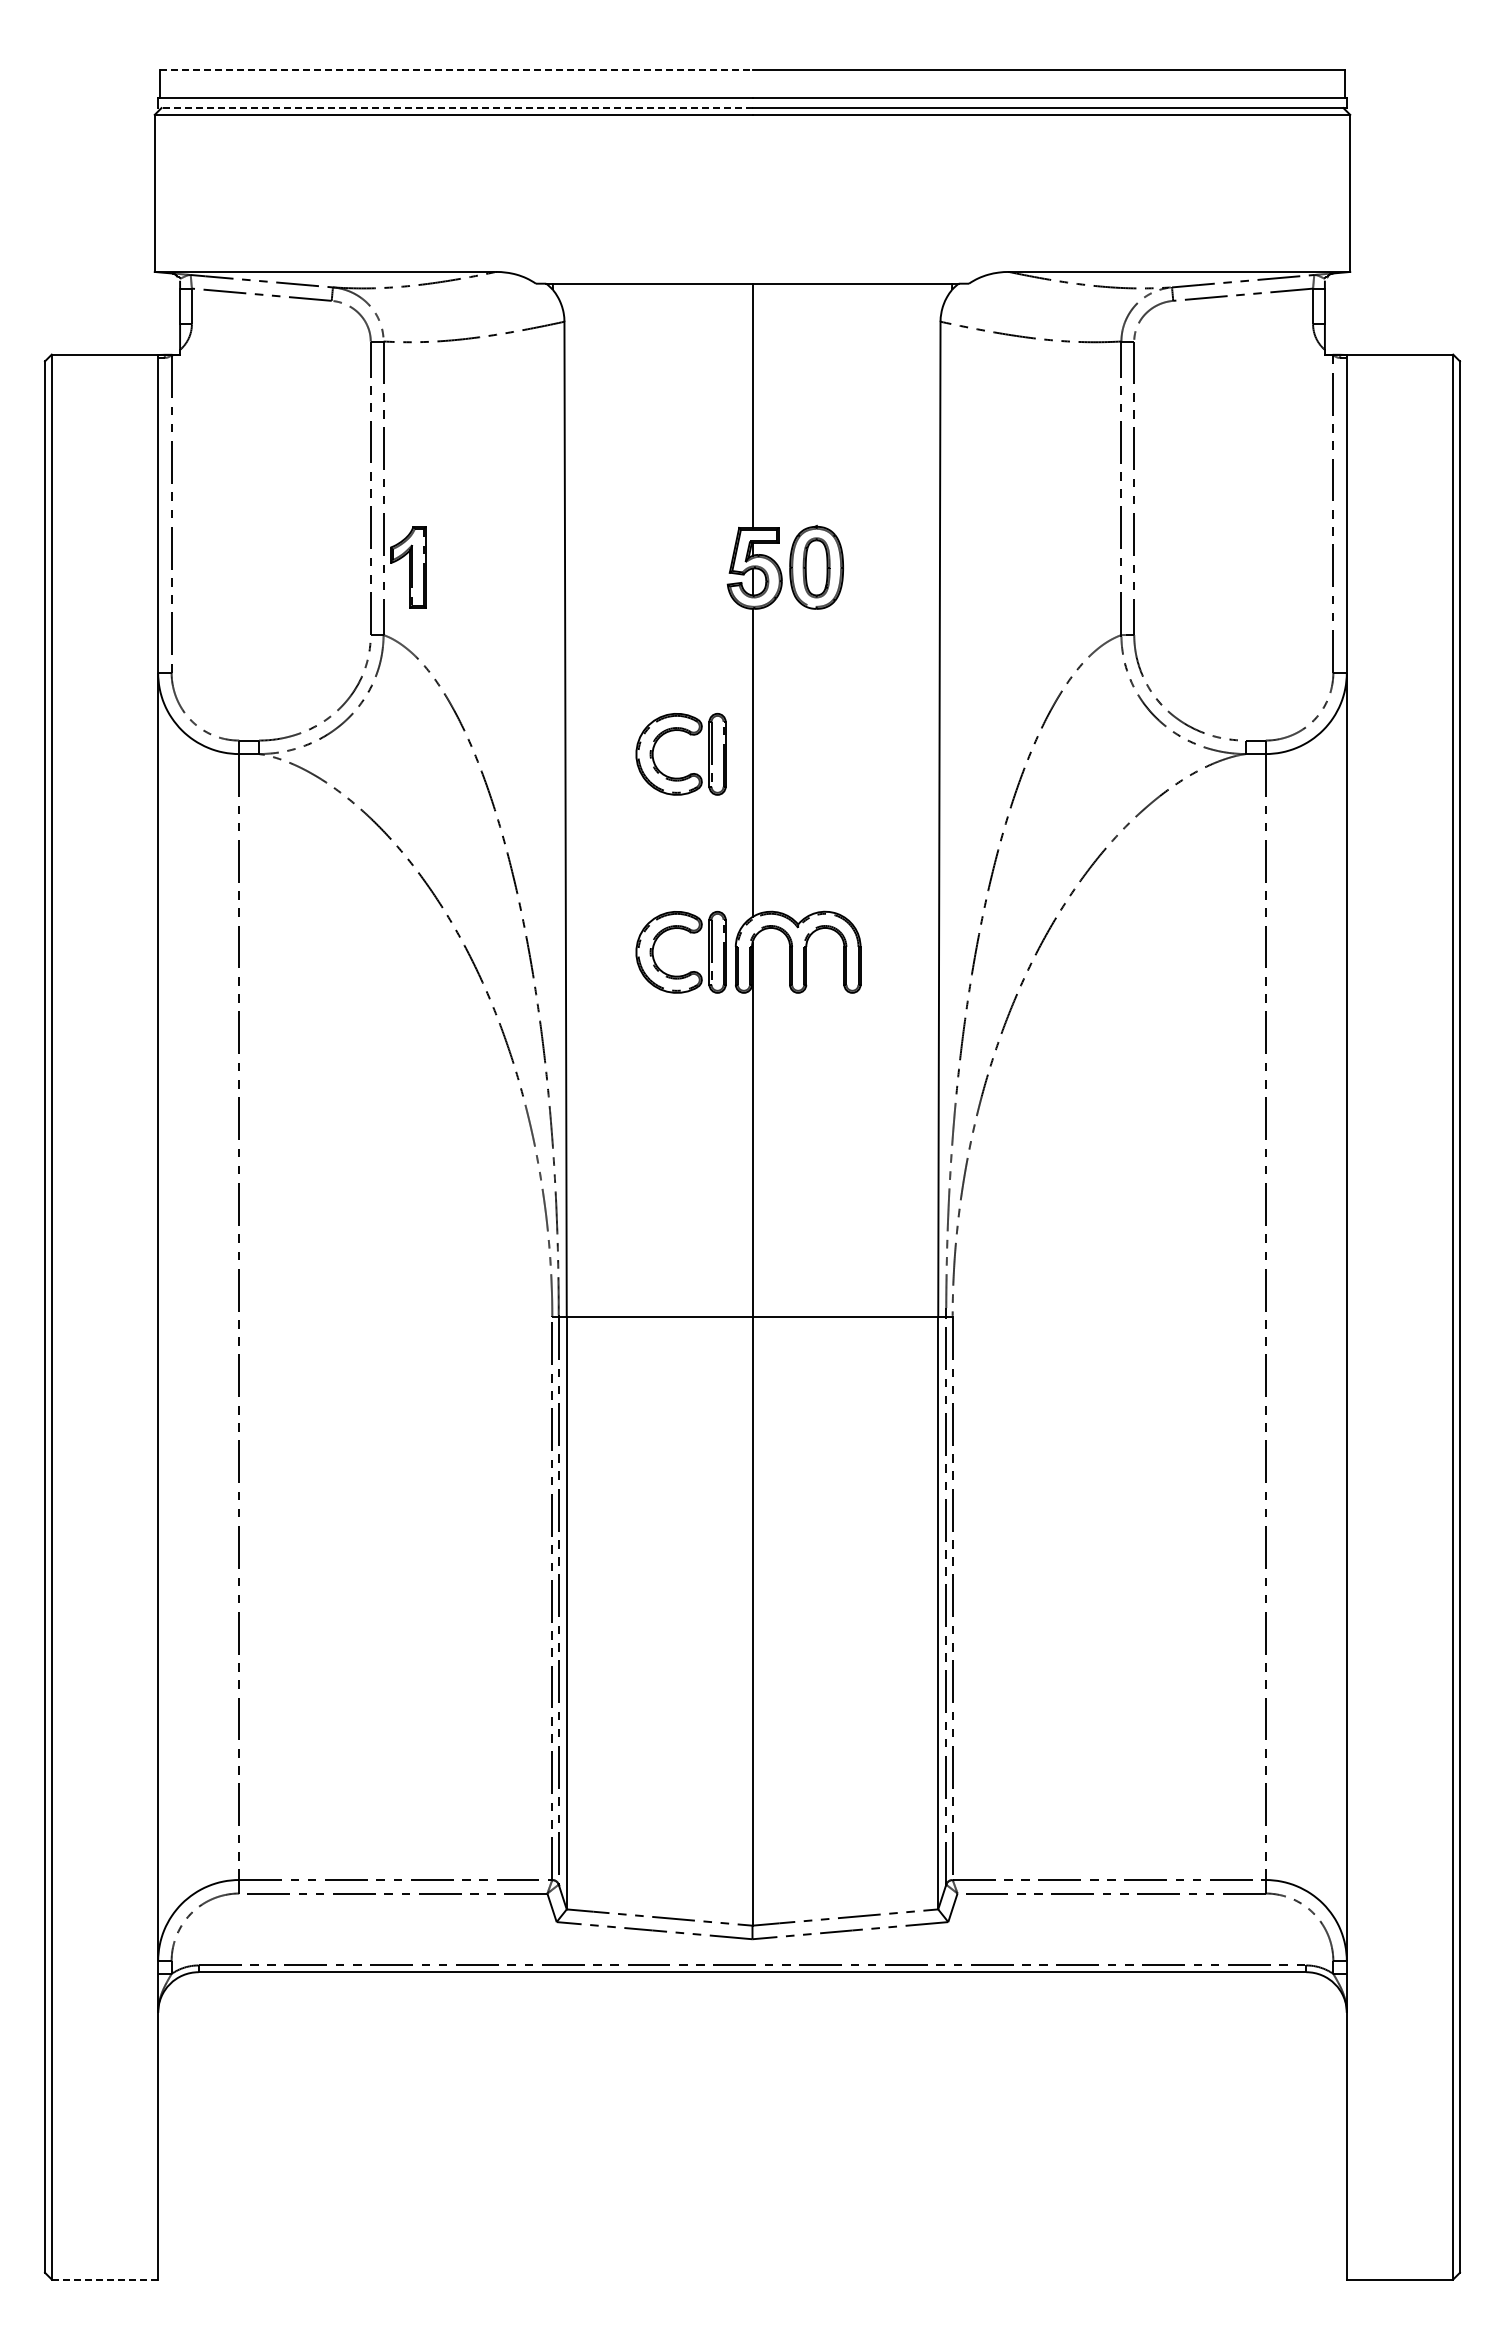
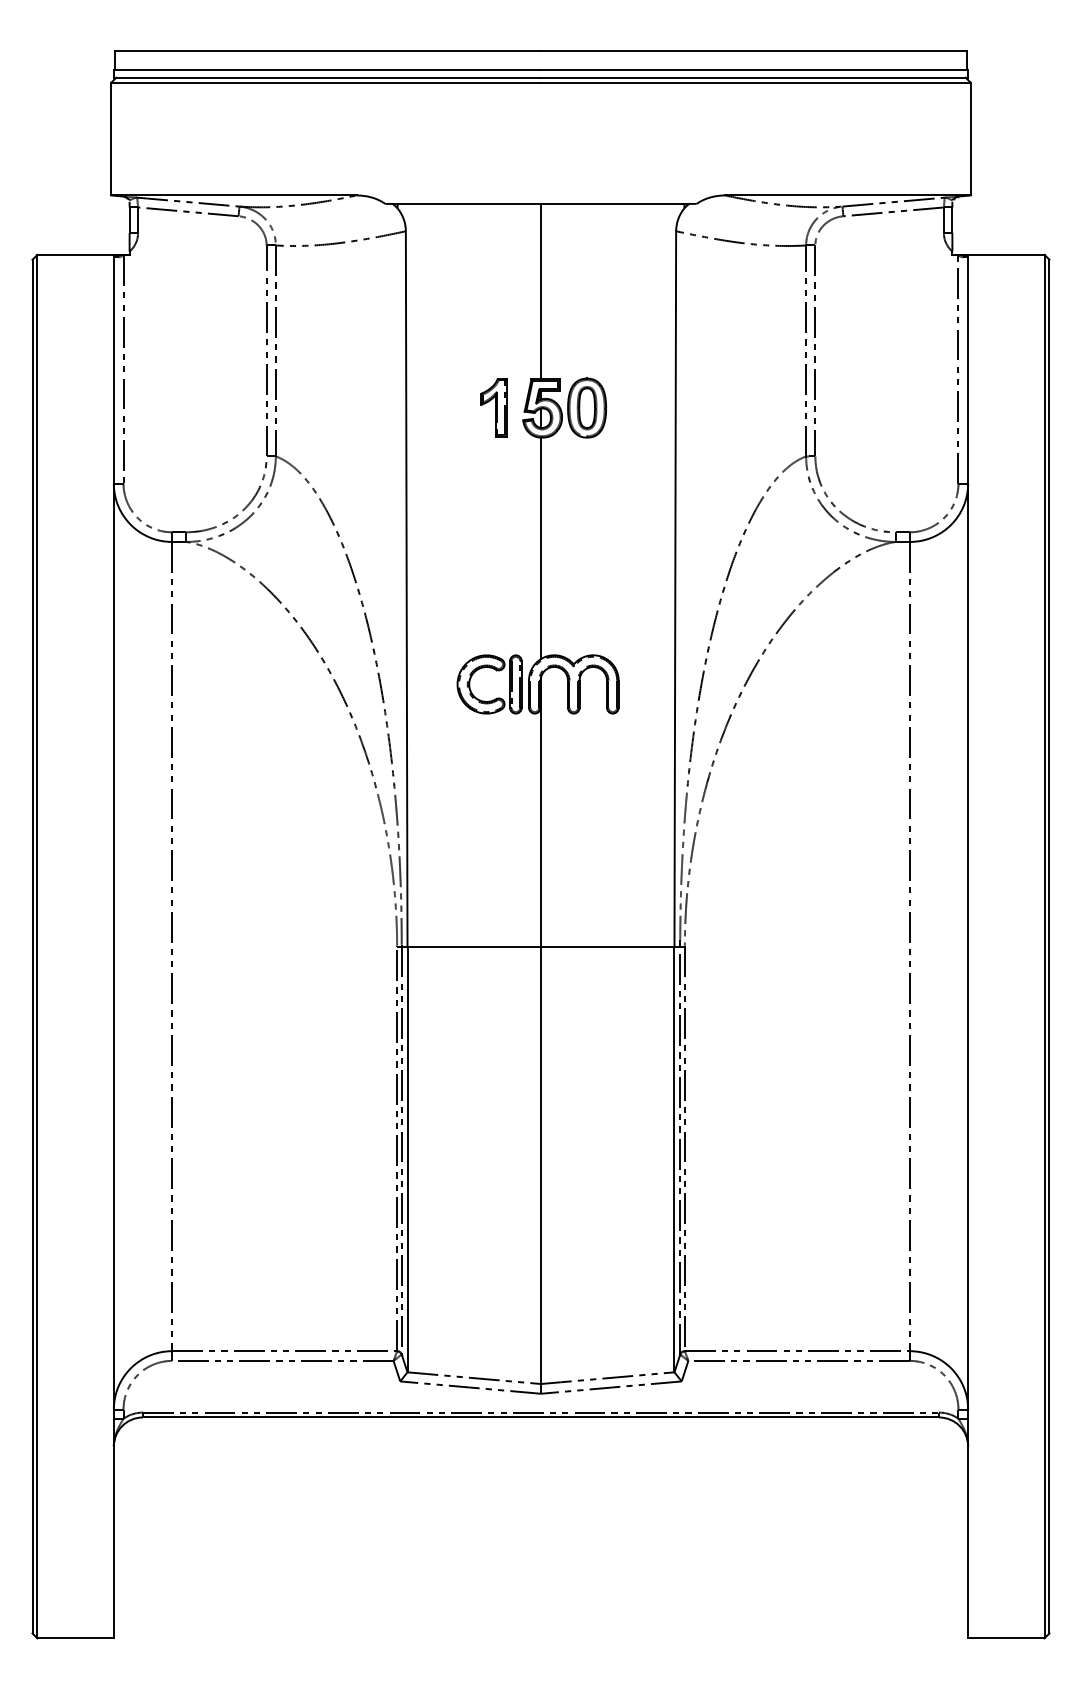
line: (456, 70) -> (328, 50), dashed -> solid
line: (454, 108) -> (326, 78), dashed -> solid
part: (408, 567) -> (494, 407), moved
part: (690, 735) -> (496, 528), removed
line: (105, 2279) -> (76, 1638), dashed -> solid

